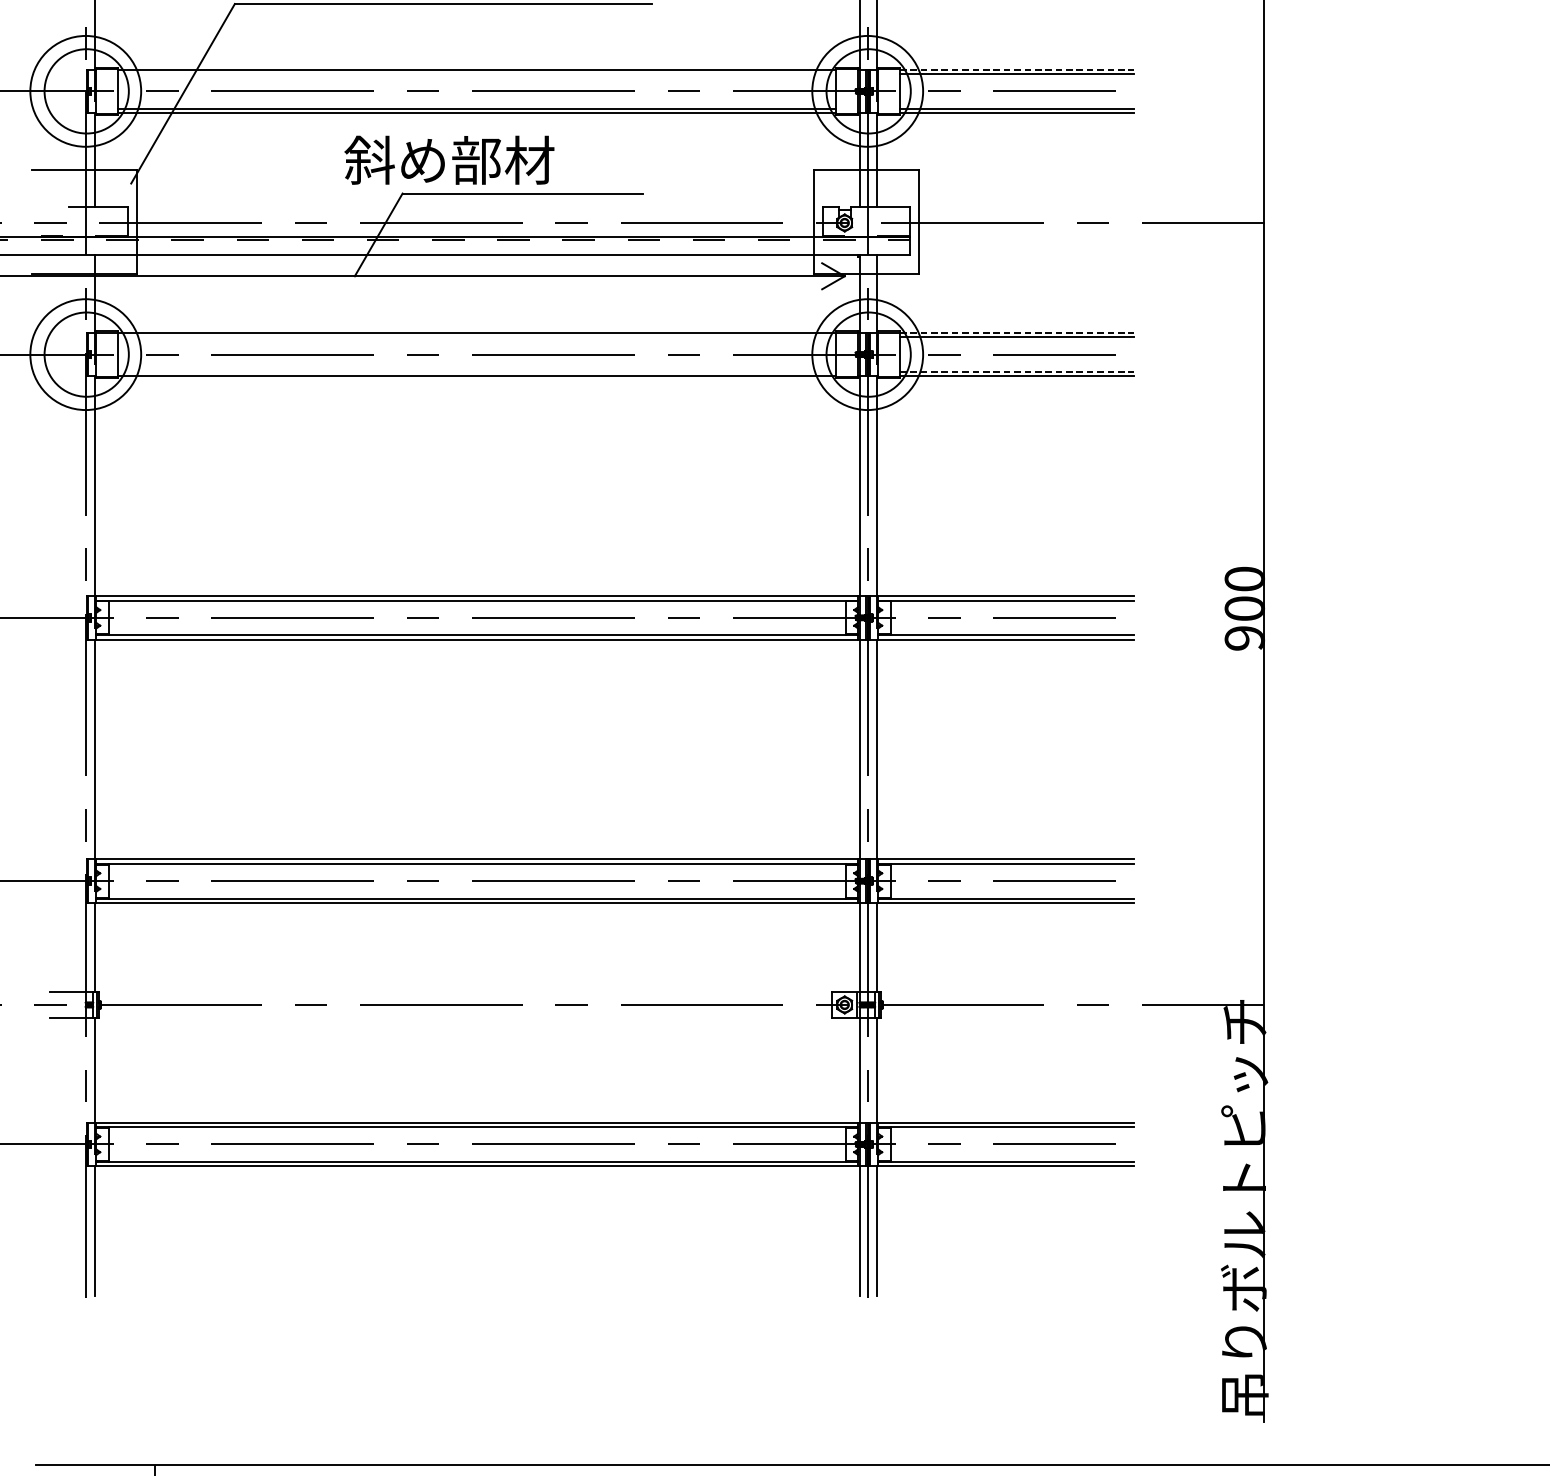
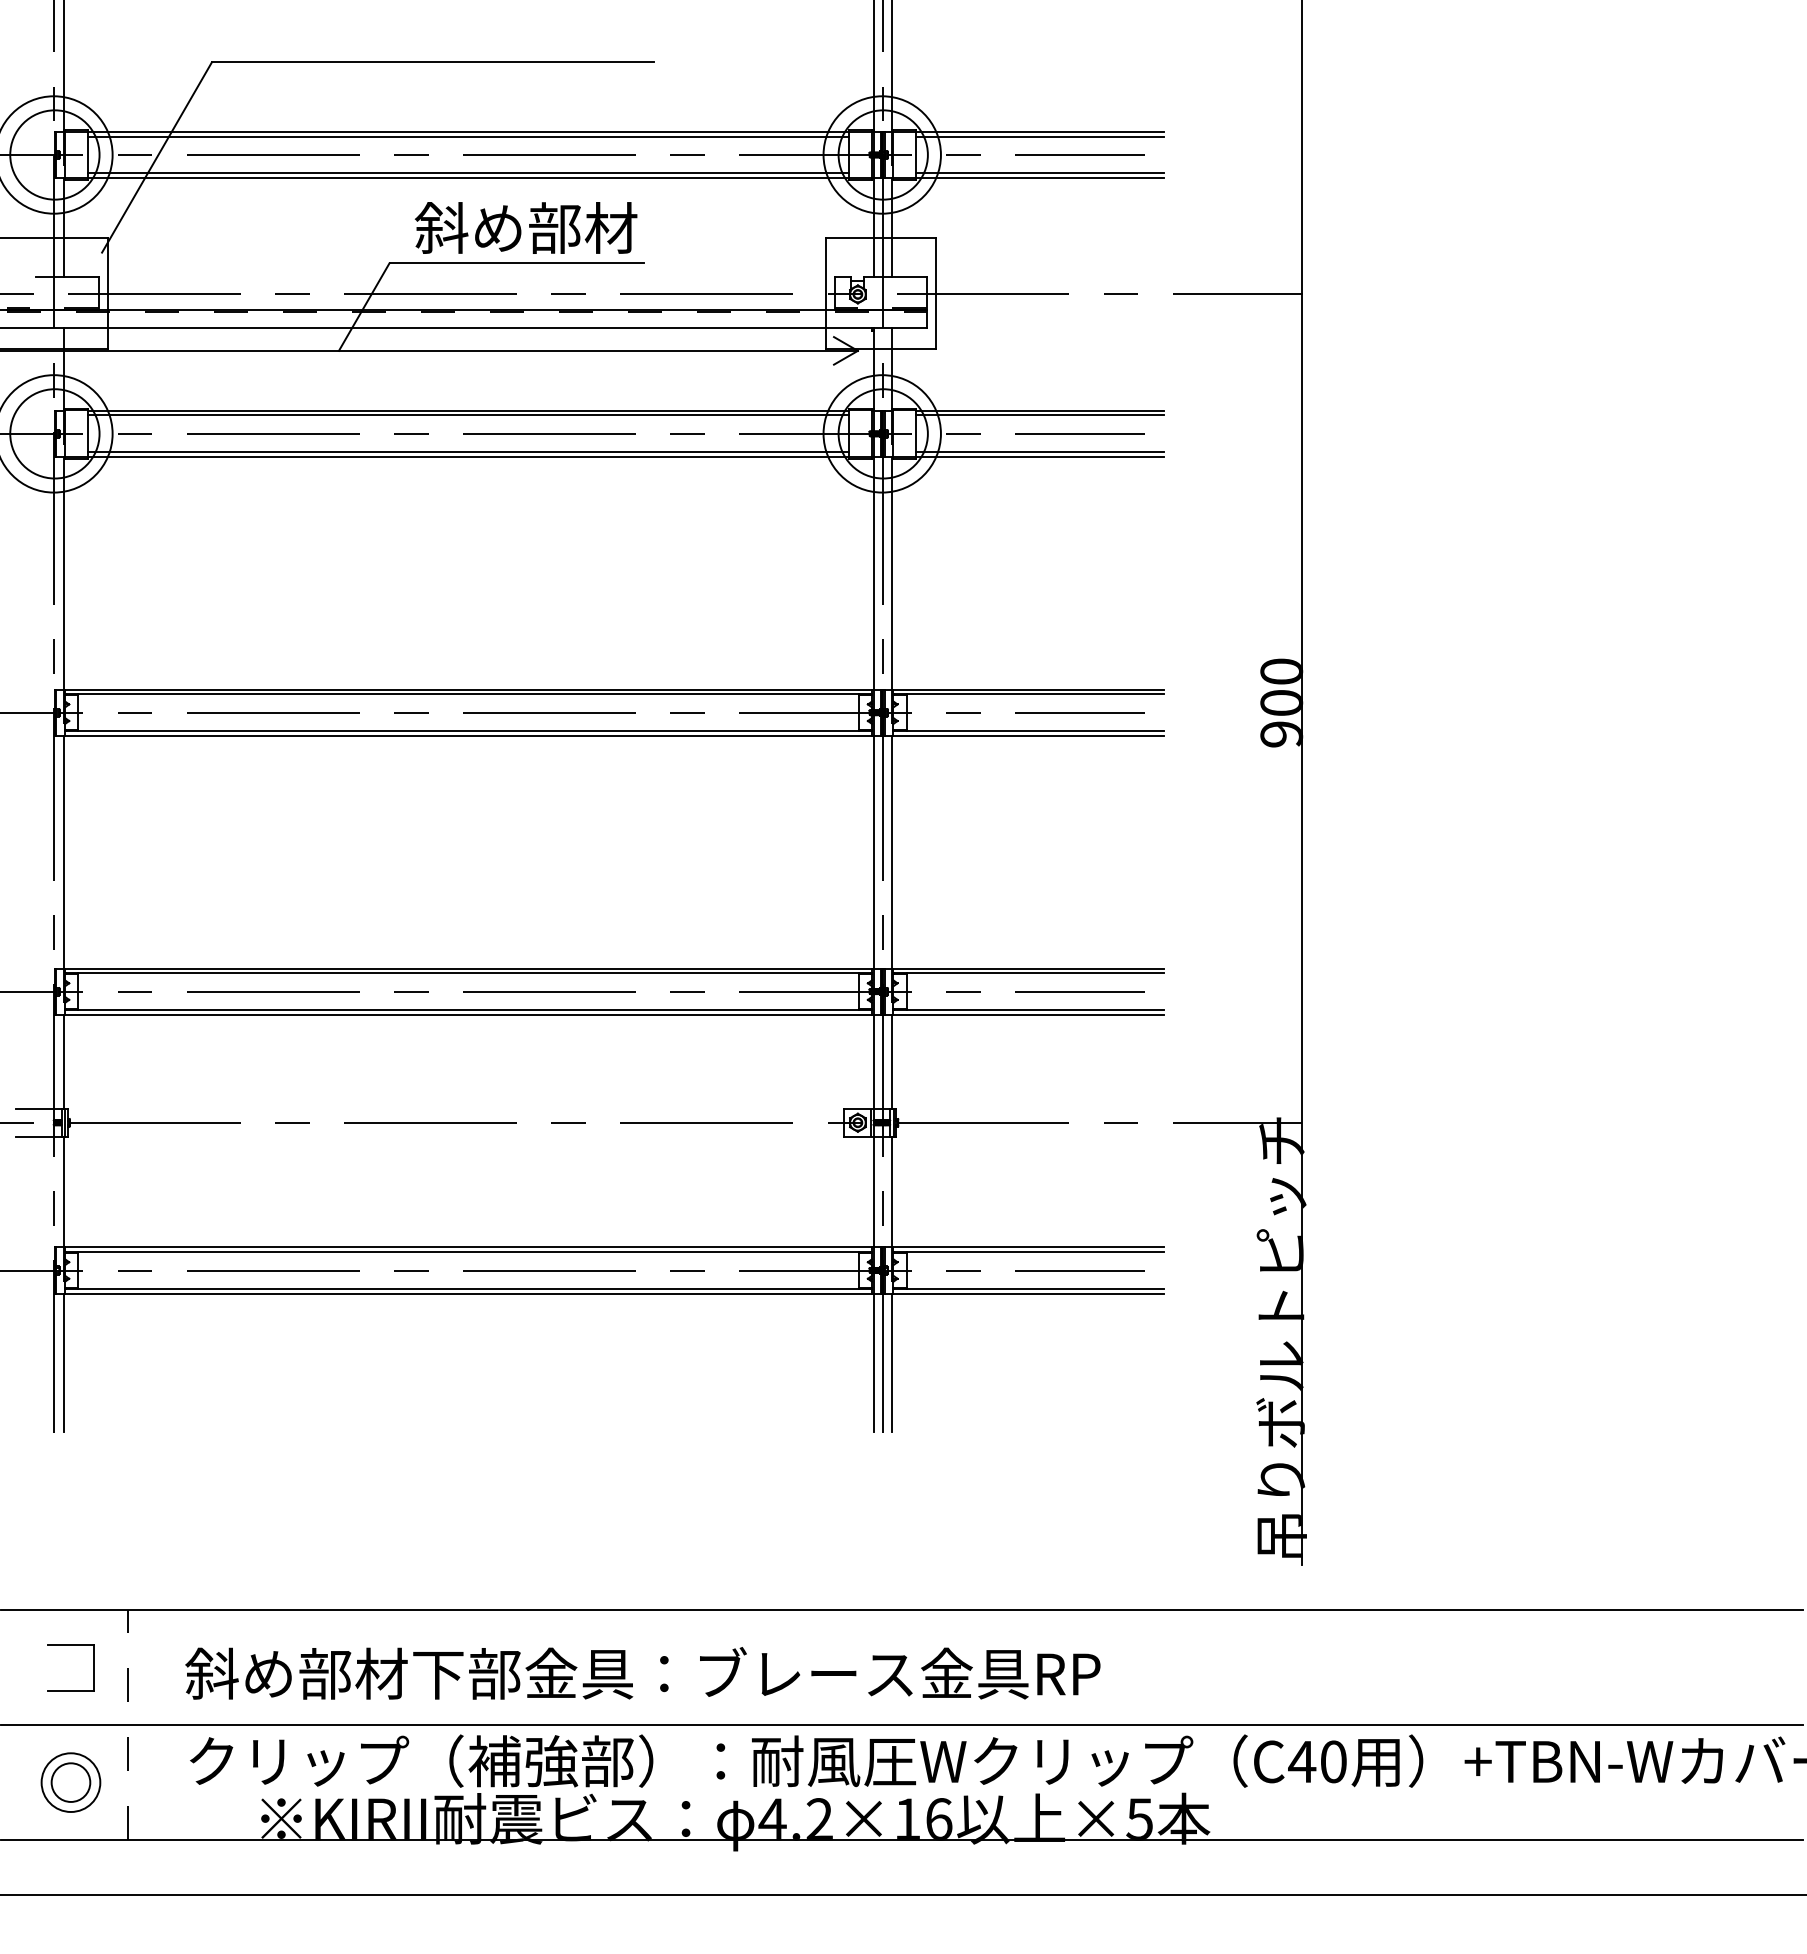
line: (1017, 69) -> (1040, 131), dashed -> solid
line: (477, 73) -> (468, 136), added
text: (448, 159) -> (525, 227), moved
line: (1017, 332) -> (1040, 410), dashed -> solid
line: (477, 337) -> (468, 415), added
line: (477, 372) -> (468, 452), added
line: (1017, 372) -> (1040, 452), dashed -> solid

